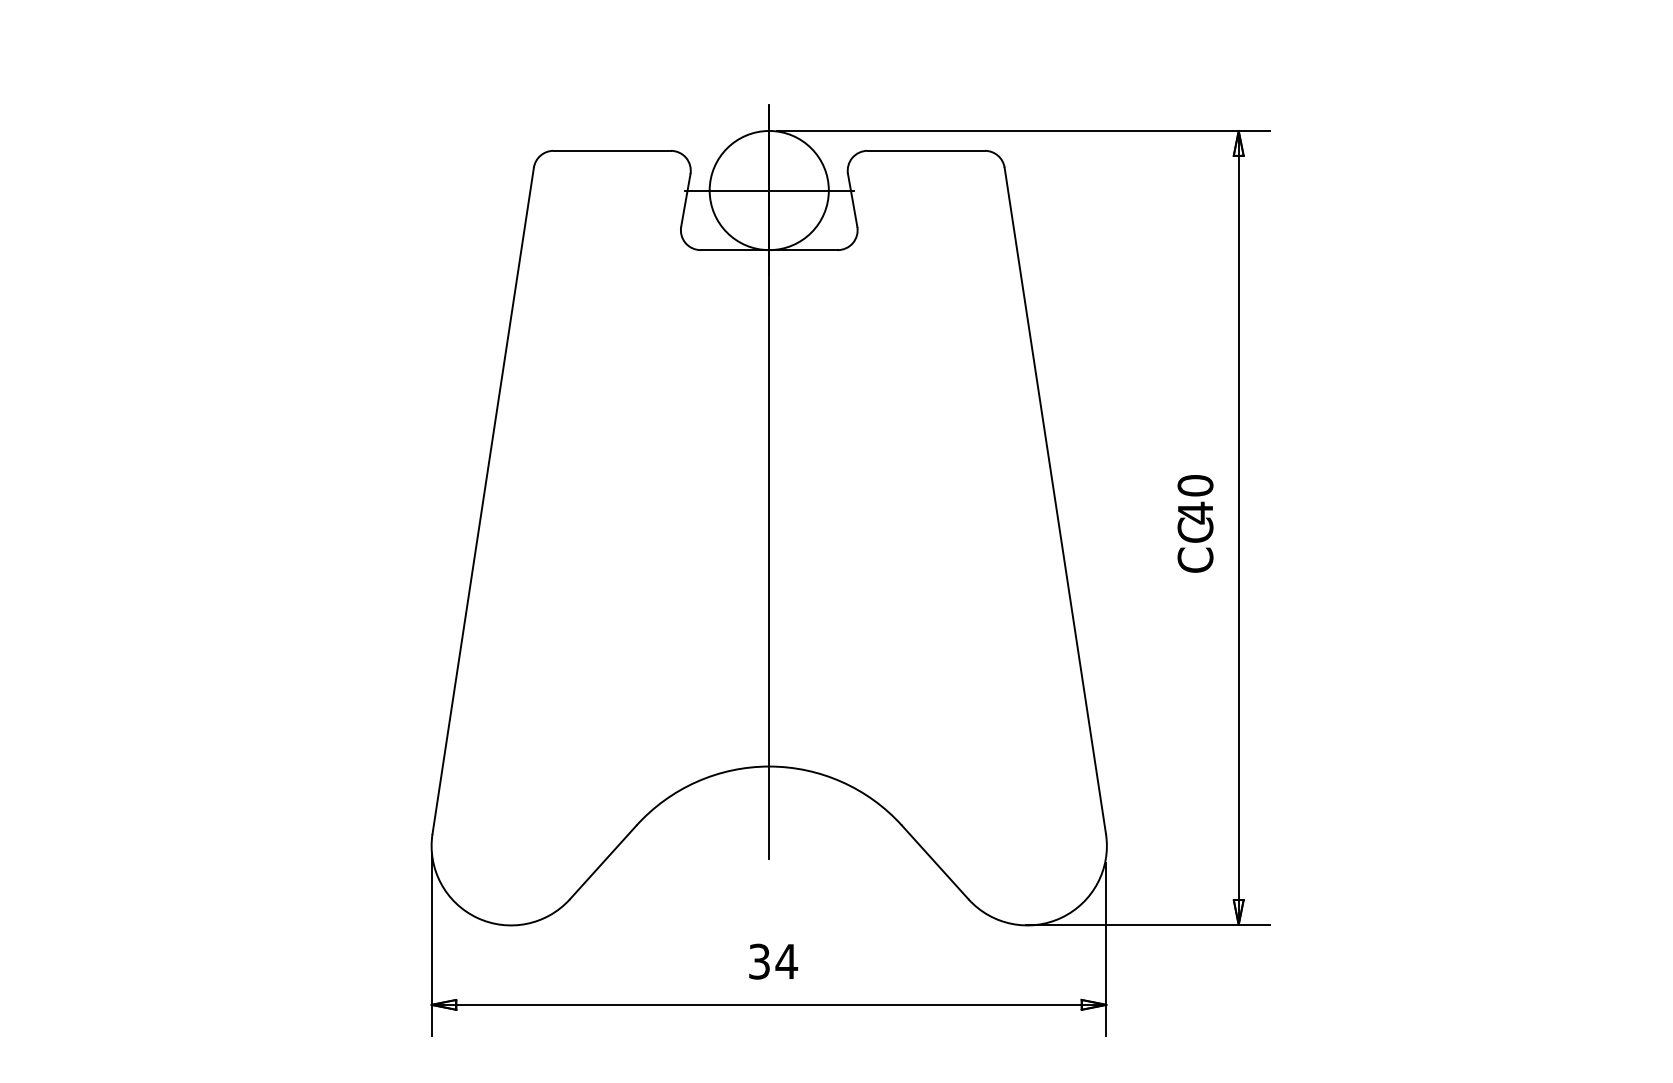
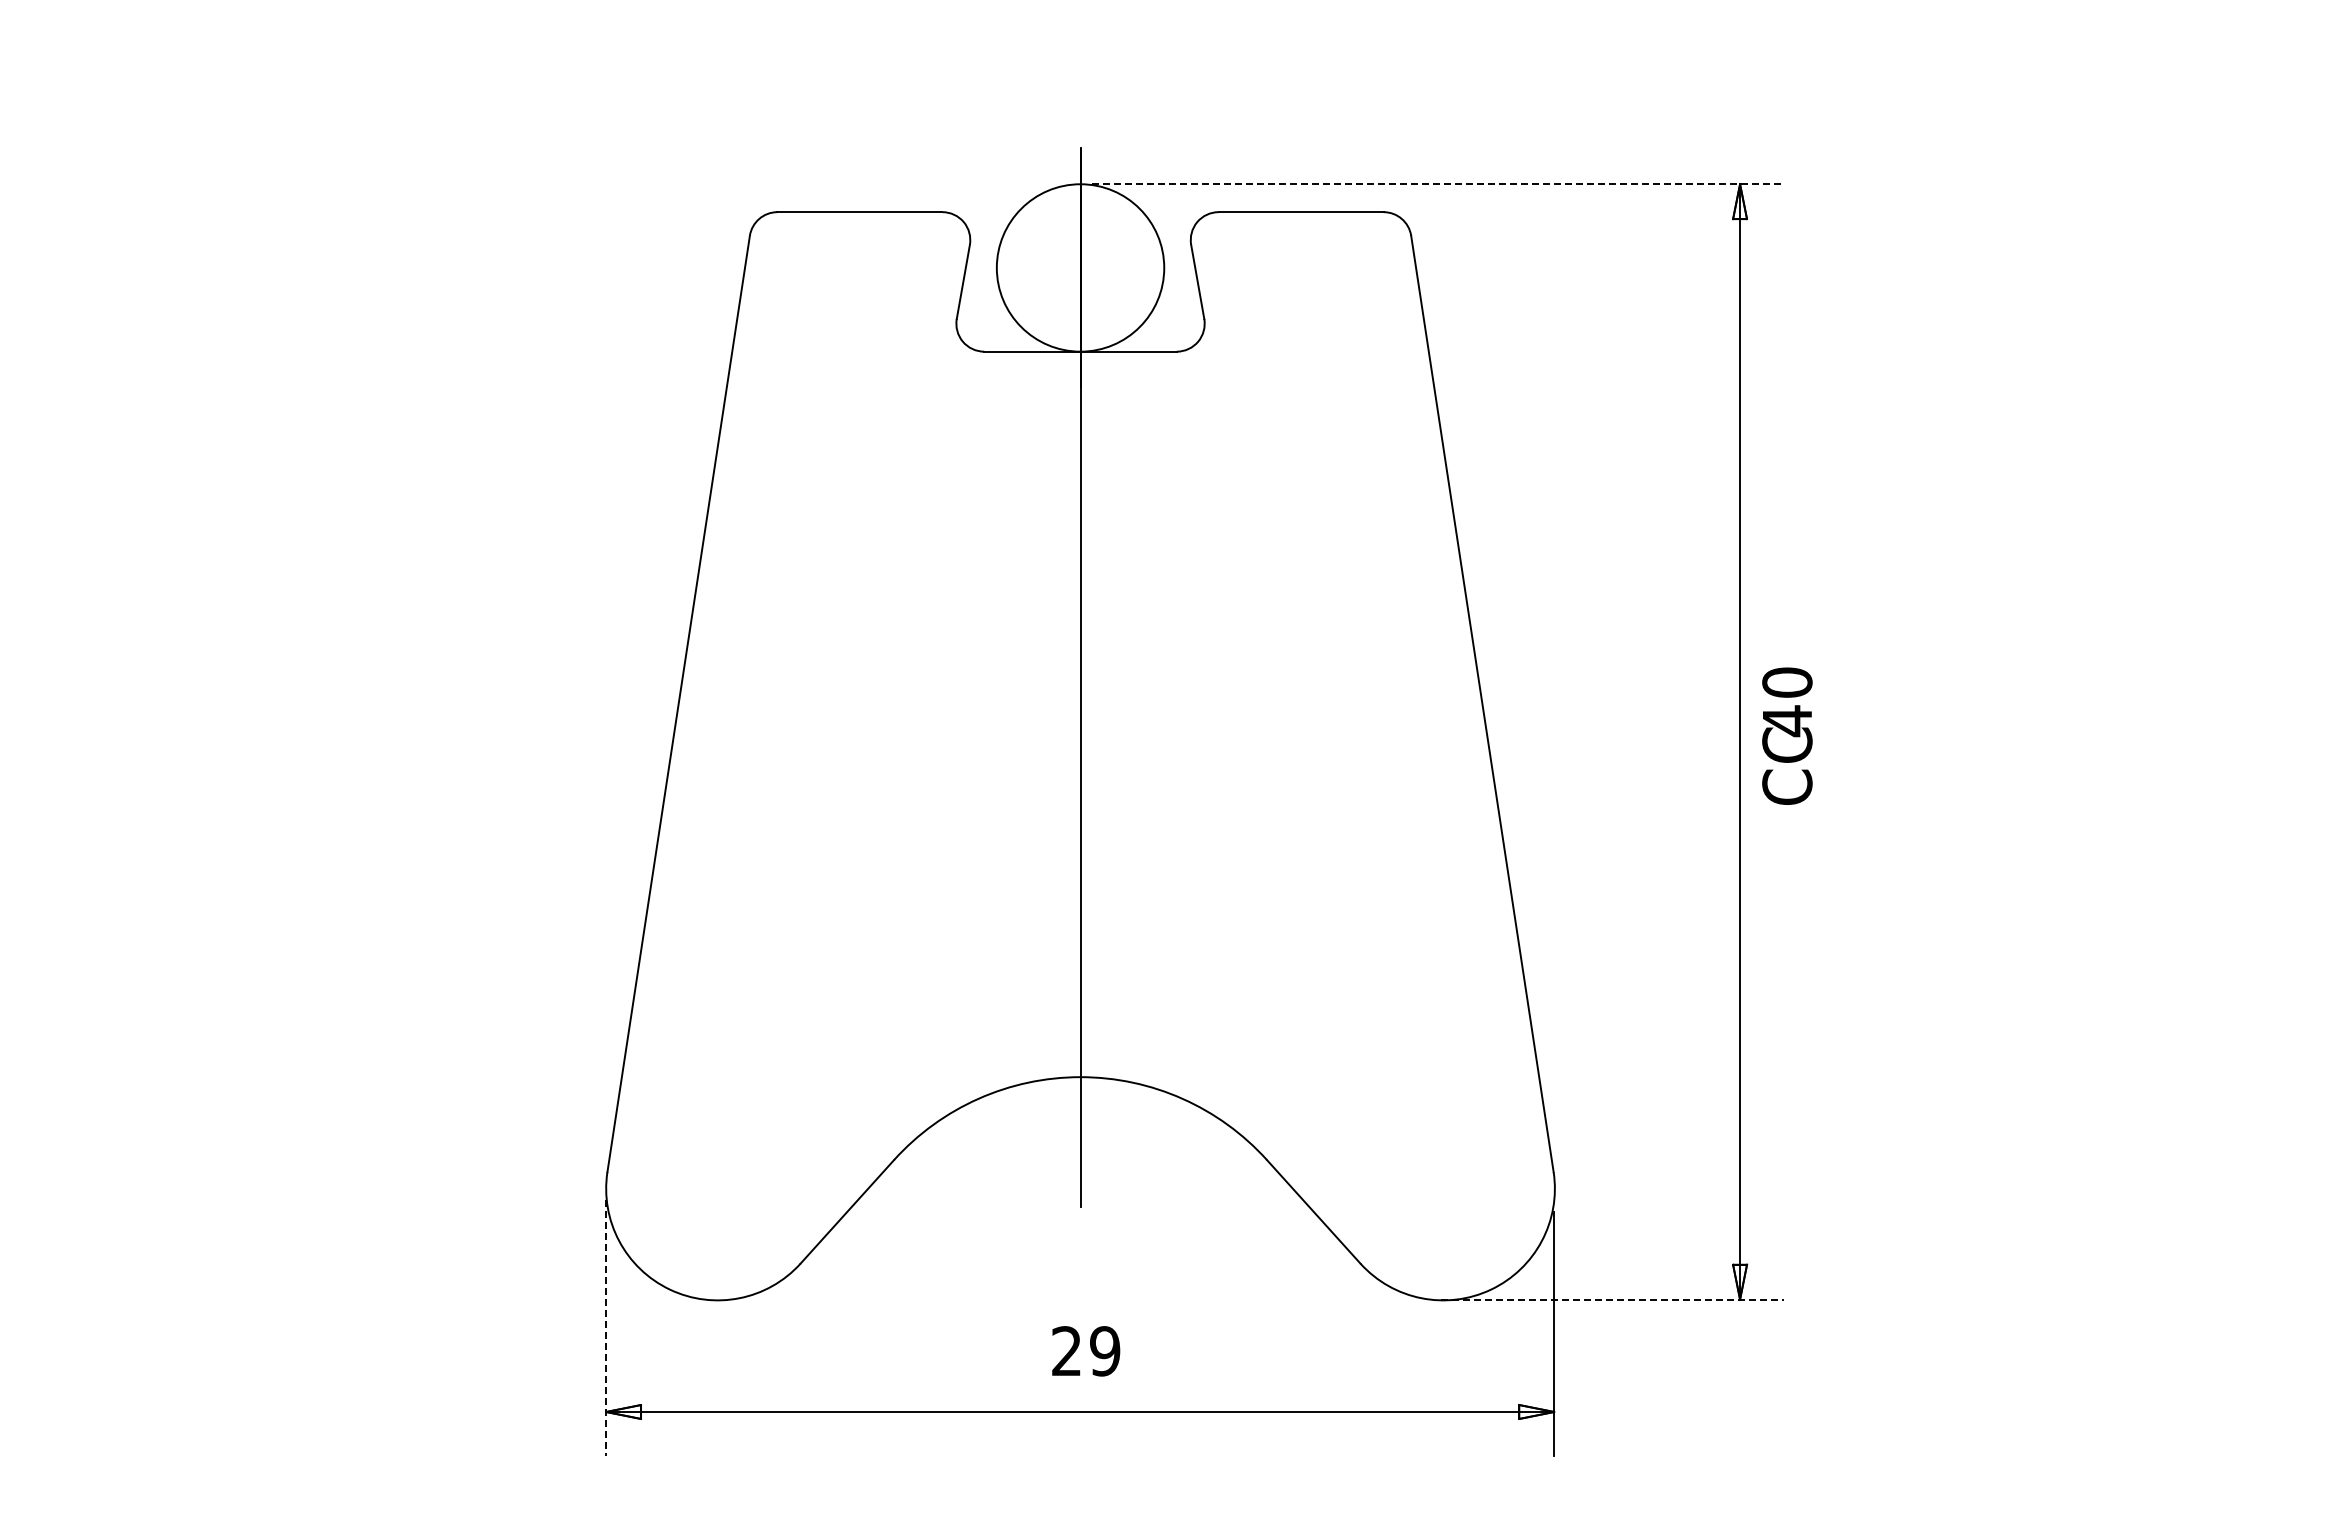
line: (1024, 131) -> (1438, 184), solid -> dashed
line: (769, 190) -> (1080, 267), removed
text: (1195, 523) -> (1787, 735), moved
line: (1148, 924) -> (1613, 1299), solid -> dashed
line: (431, 945) -> (606, 1328), solid -> dashed
text: (773, 961) -> (1086, 1351), 34 -> 29

